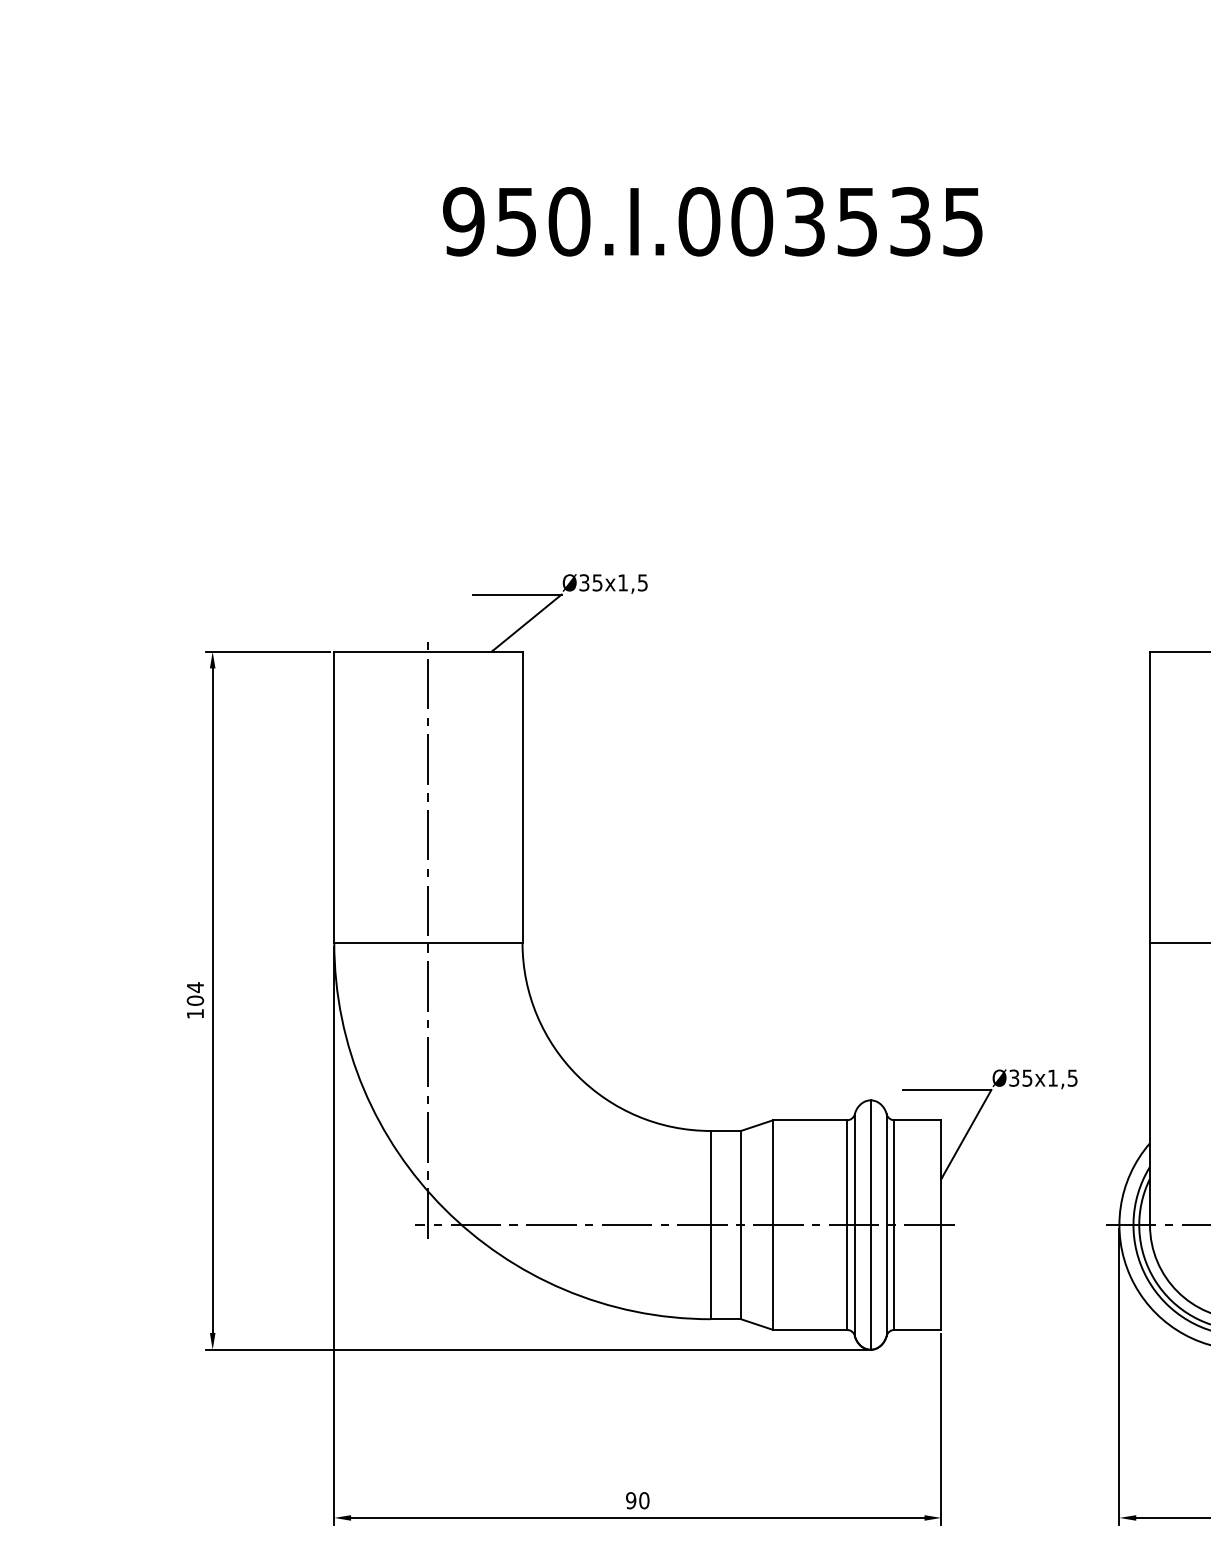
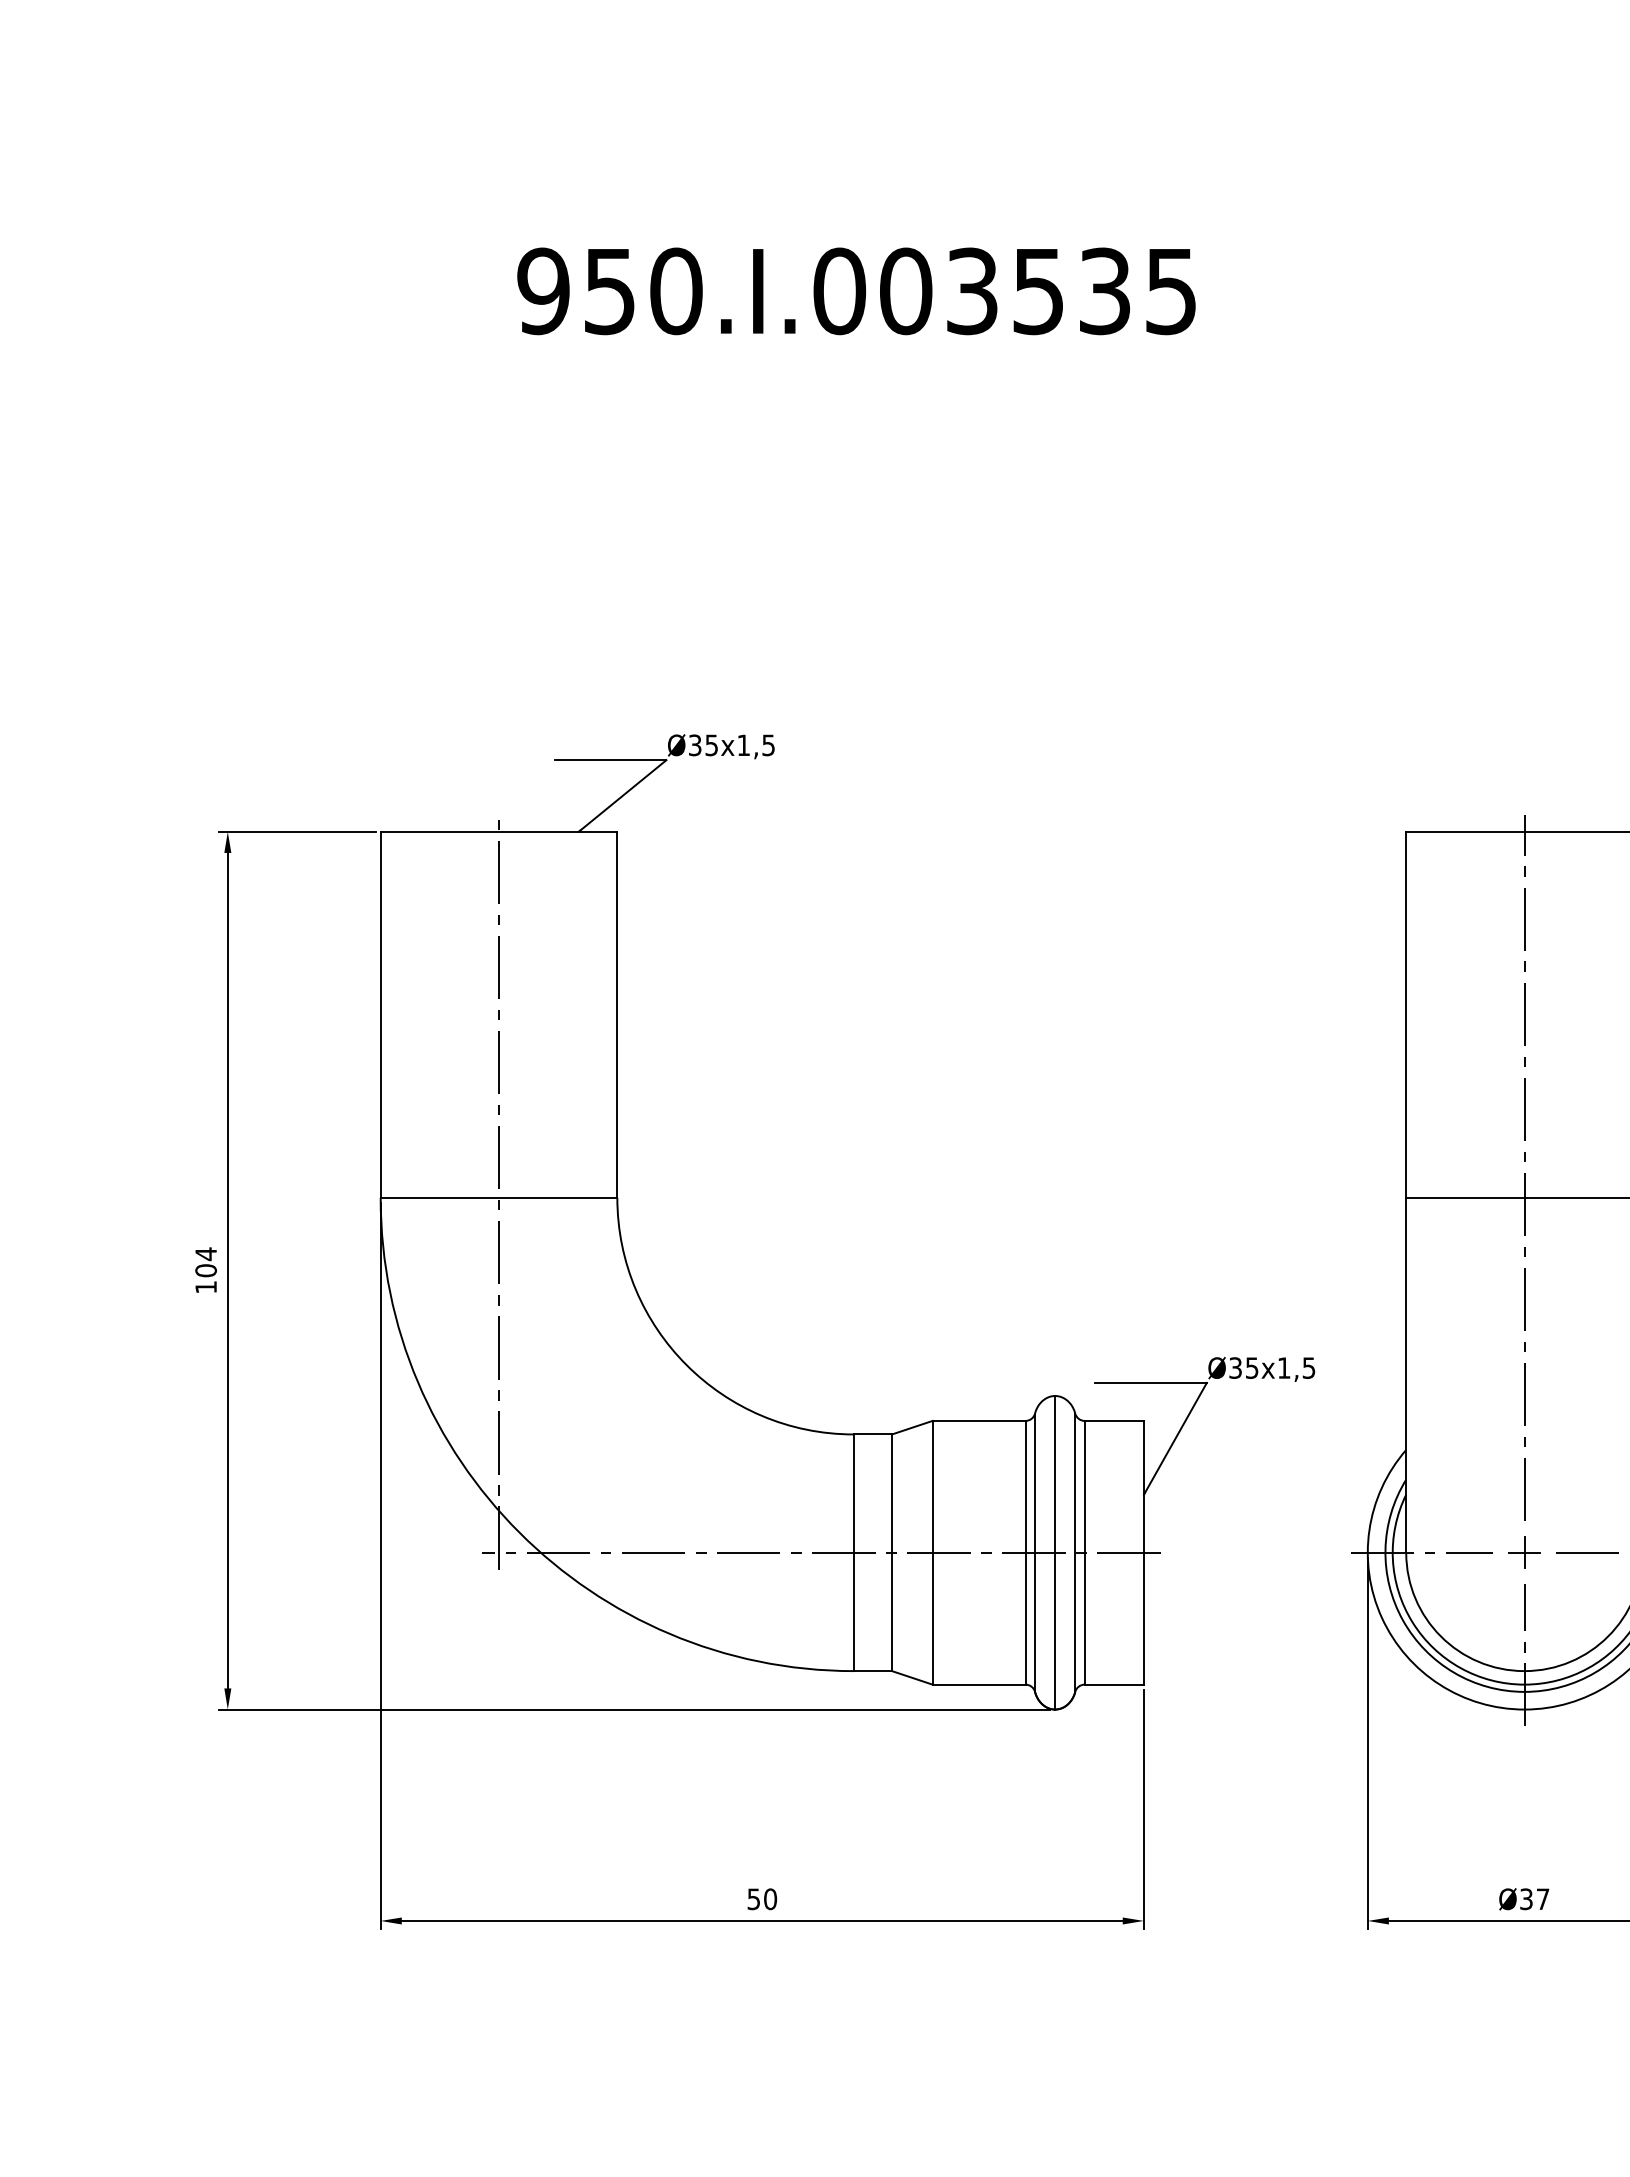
text: (630, 1500) -> (753, 1898), 90 -> 50

